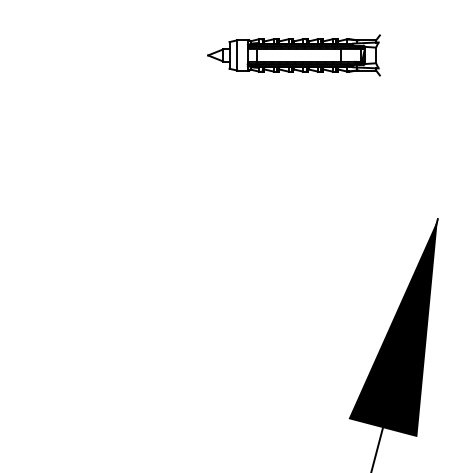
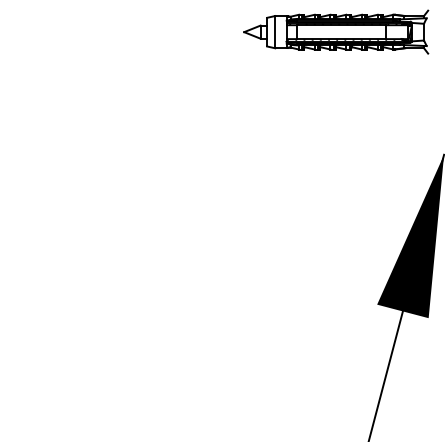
part: (294, 54) -> (336, 31), size x1.43

